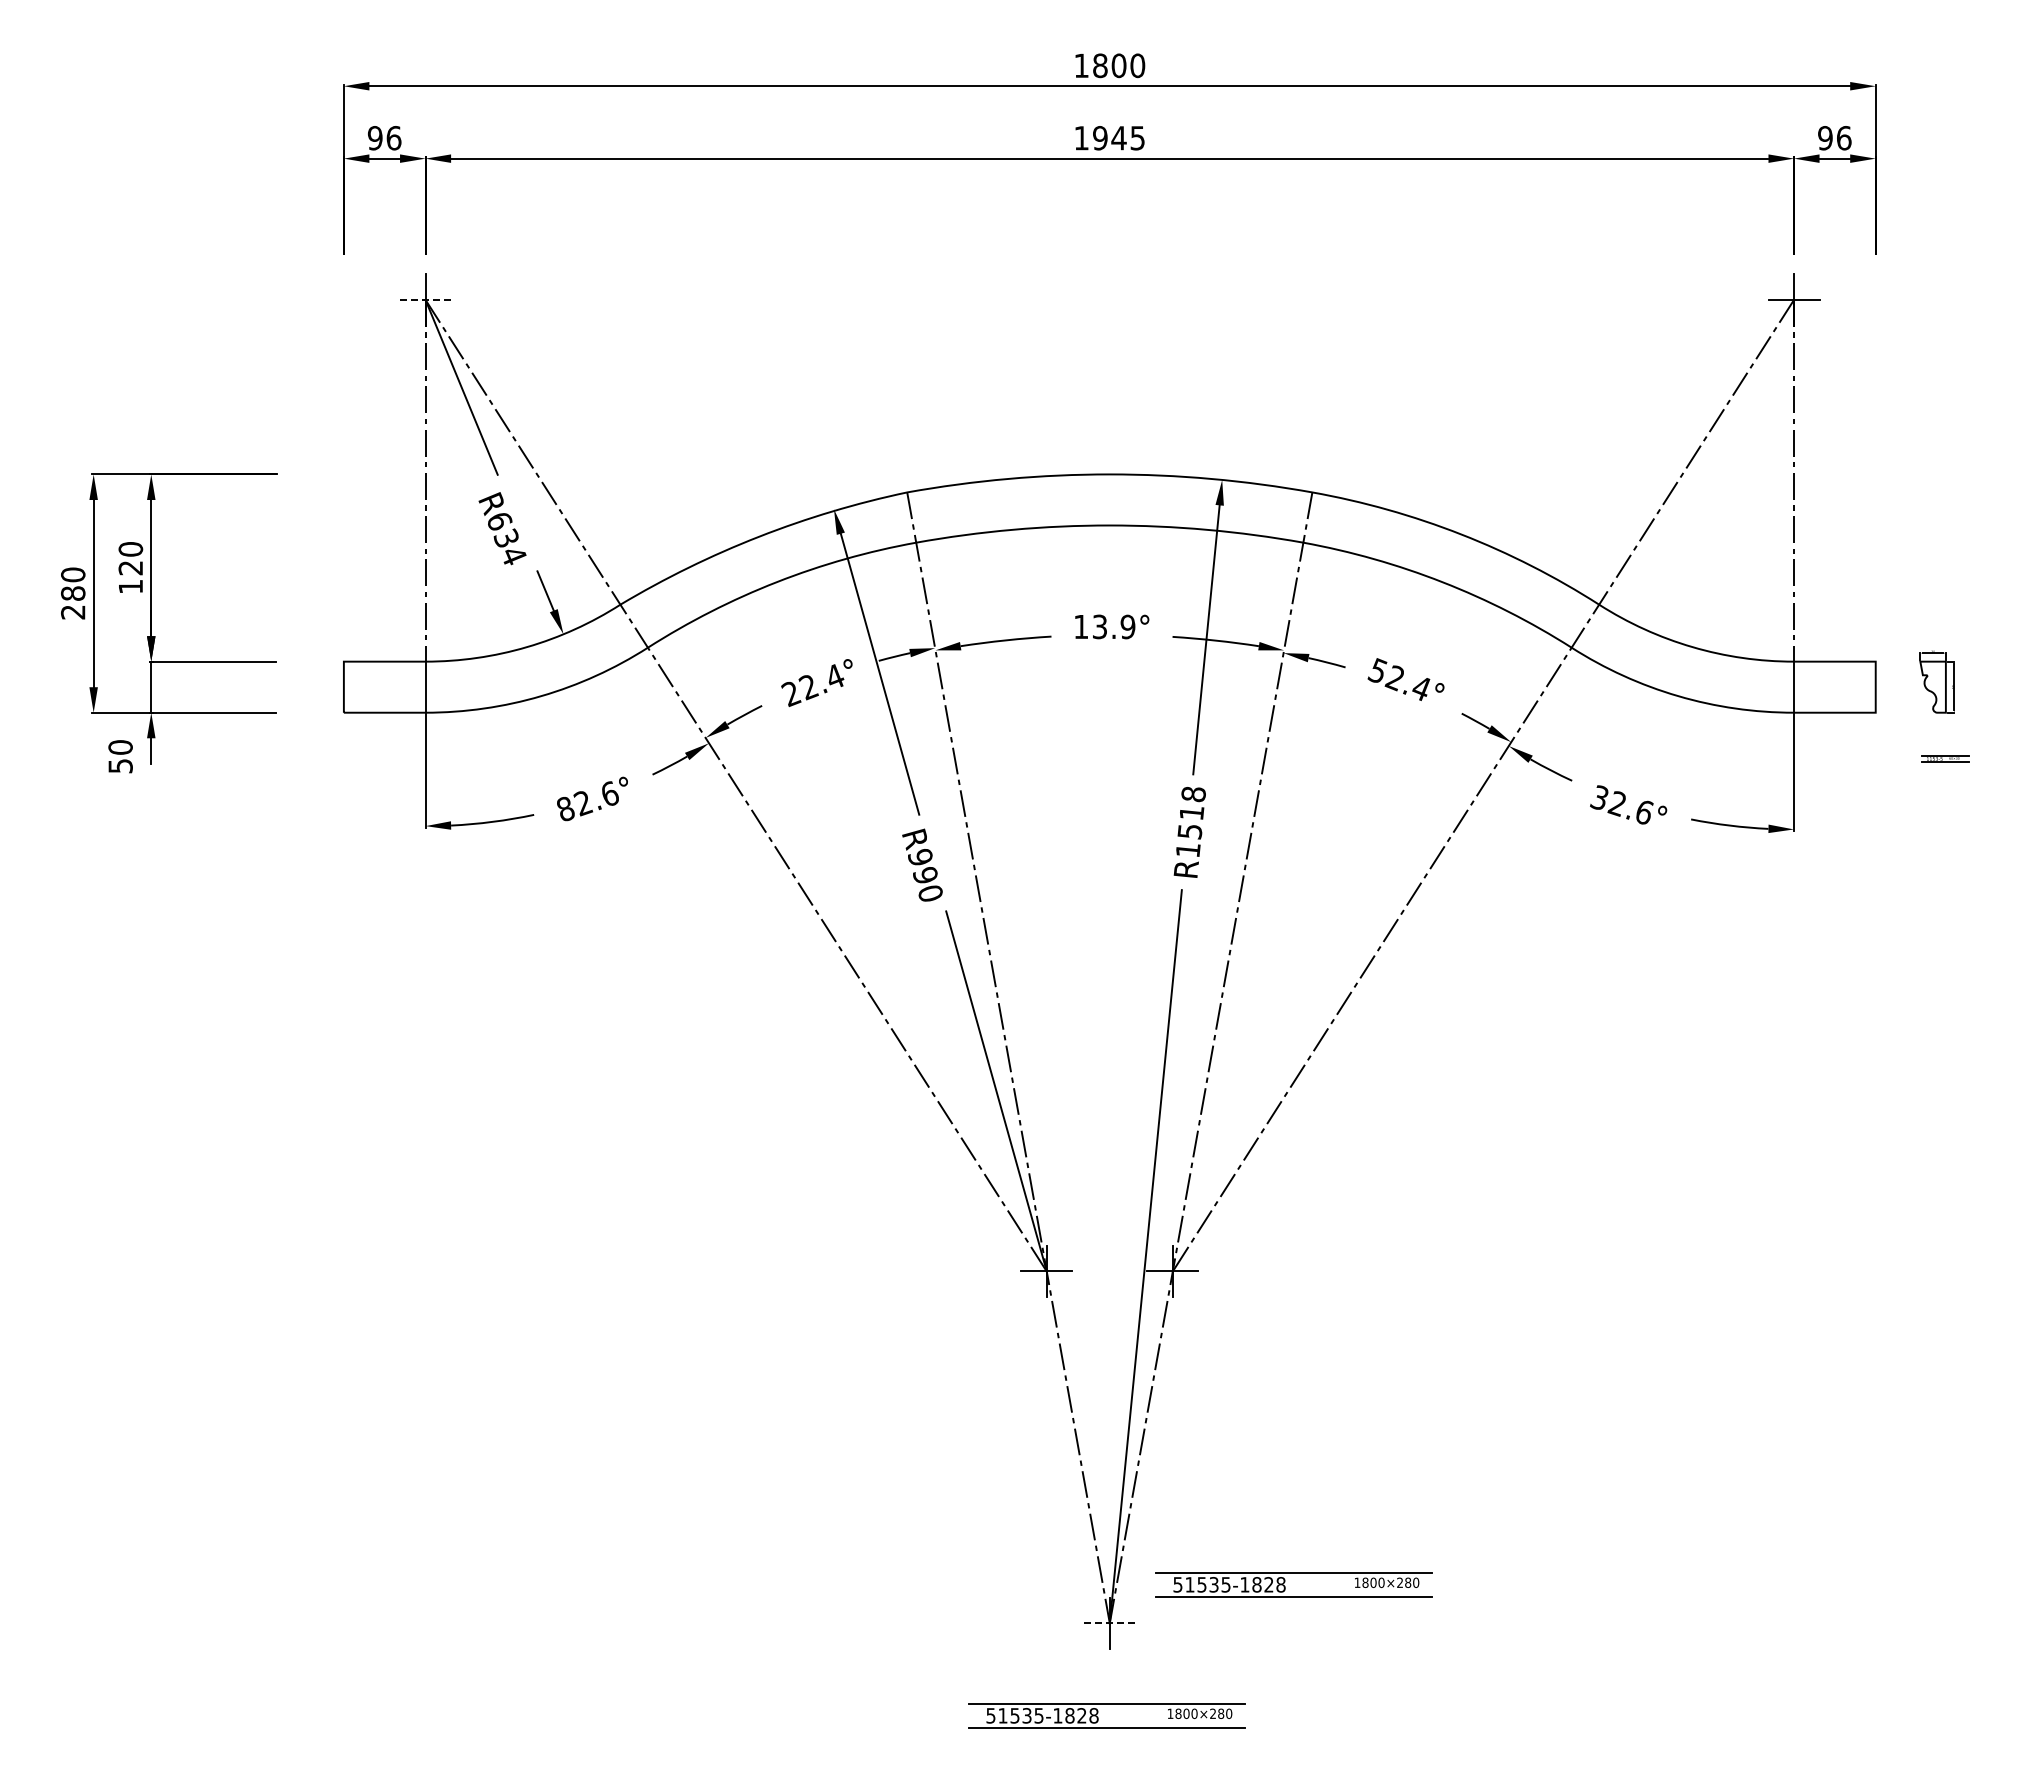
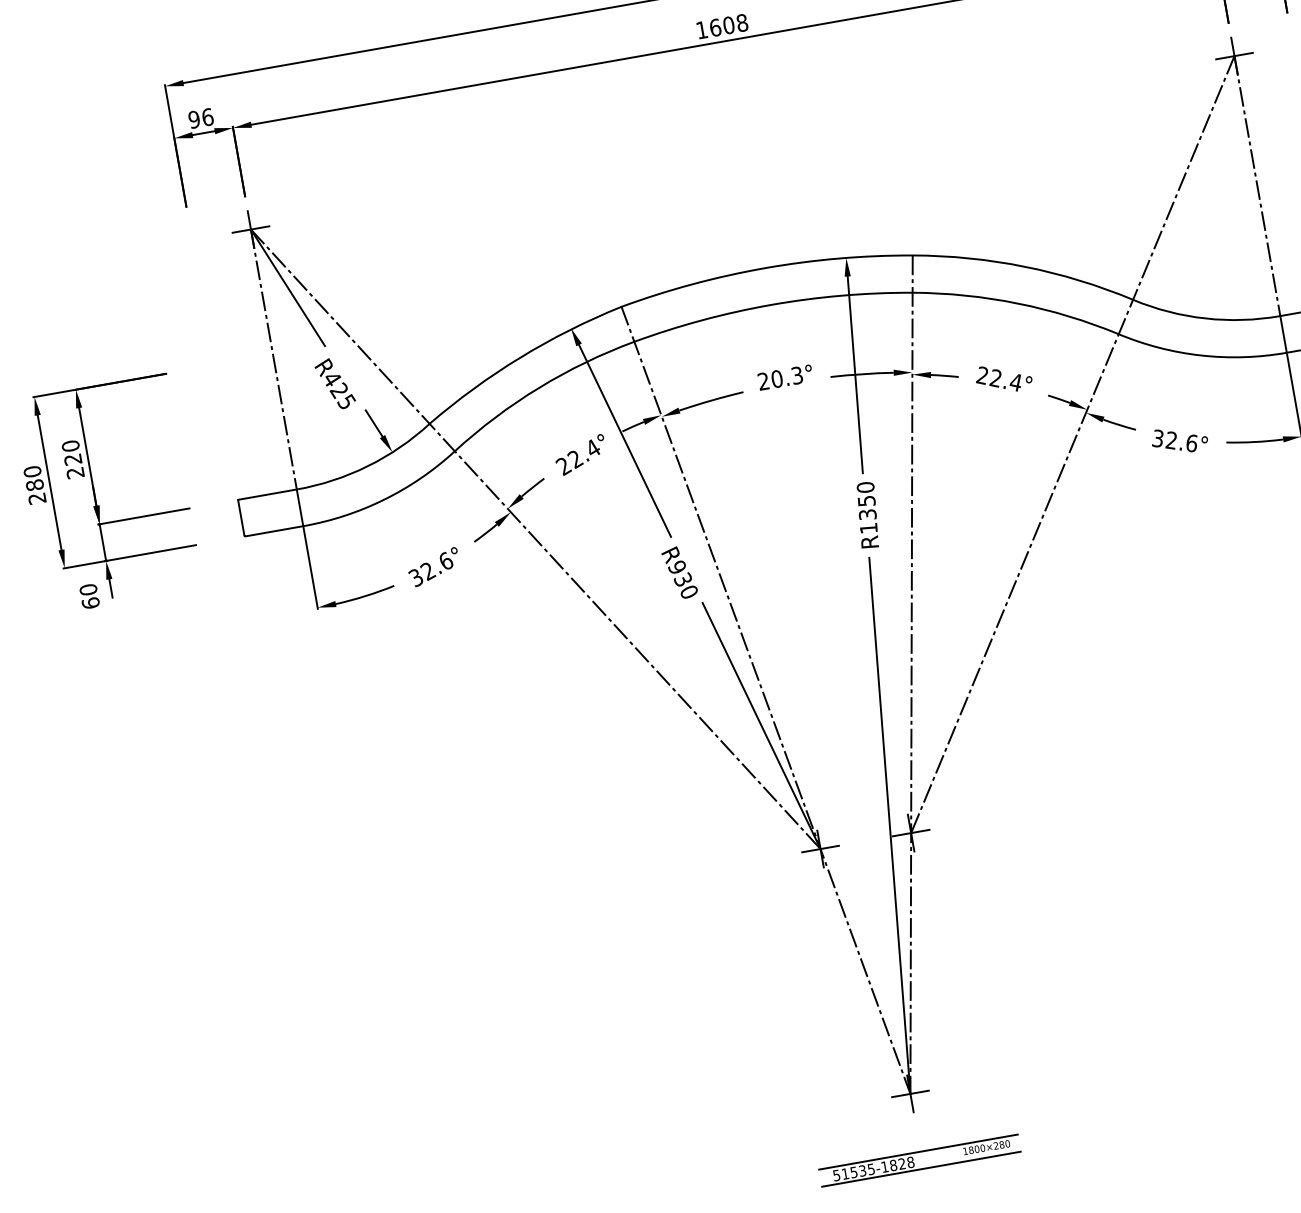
text: (1119, 138) -> (729, 25), 1945 -> 1608
line: (425, 299) -> (250, 229), dashed -> solid
text: (507, 539) -> (340, 391), R634 -> R425
text: (130, 586) -> (75, 472), 120 -> 220
text: (1104, 626) -> (780, 378), 13.9° -> 20.3°
text: (1377, 671) -> (982, 375), 52.4° -> 22.4°
text: (120, 765) -> (90, 602), 50 -> 60
text: (565, 809) -> (416, 578), 82.6° -> 32.6°
text: (1191, 811) -> (866, 500), R1518 -> R1350
text: (925, 874) -> (683, 579), R990 -> R930
part: (1285, 1582) -> (1031, 1042), removed
line: (1109, 1623) -> (910, 1094), dashed -> solid

